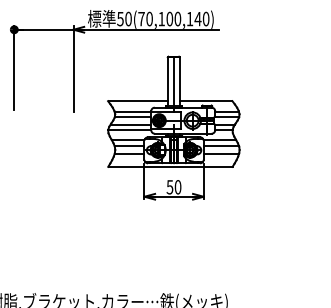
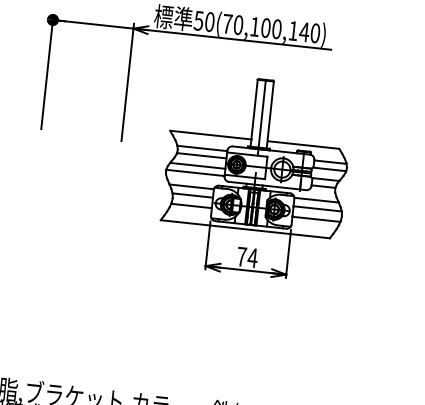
text: (173, 187) -> (246, 257), 50 -> 74

